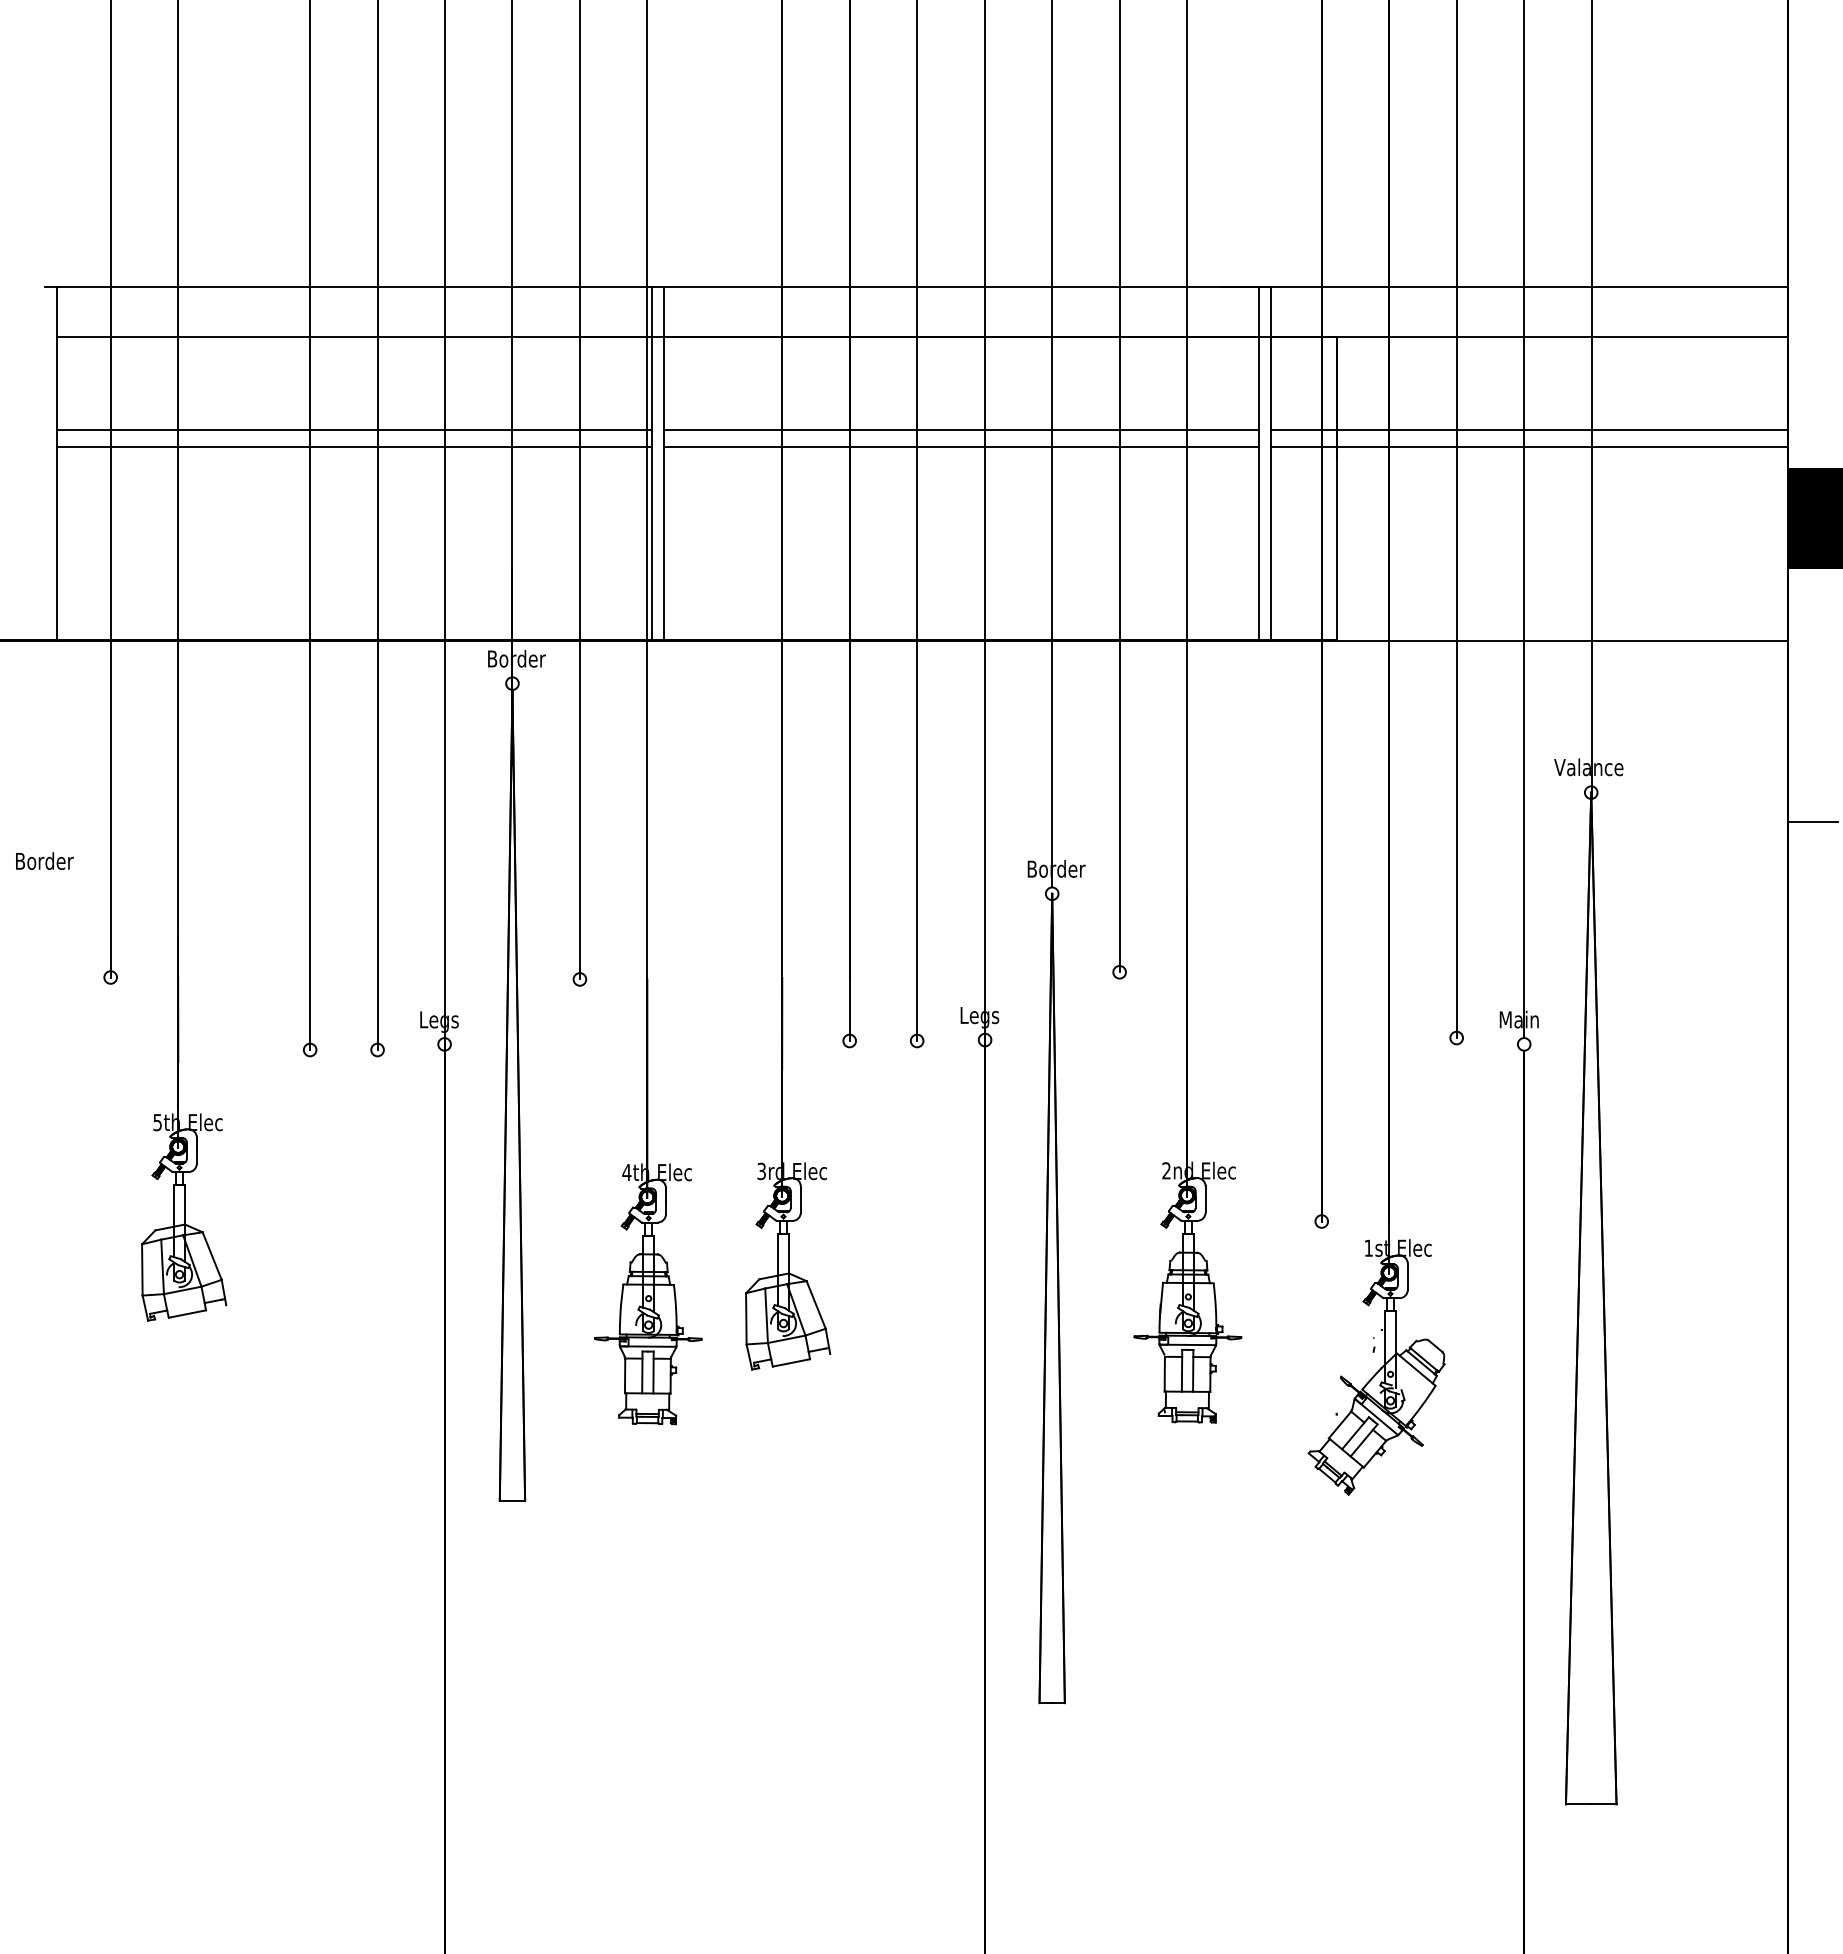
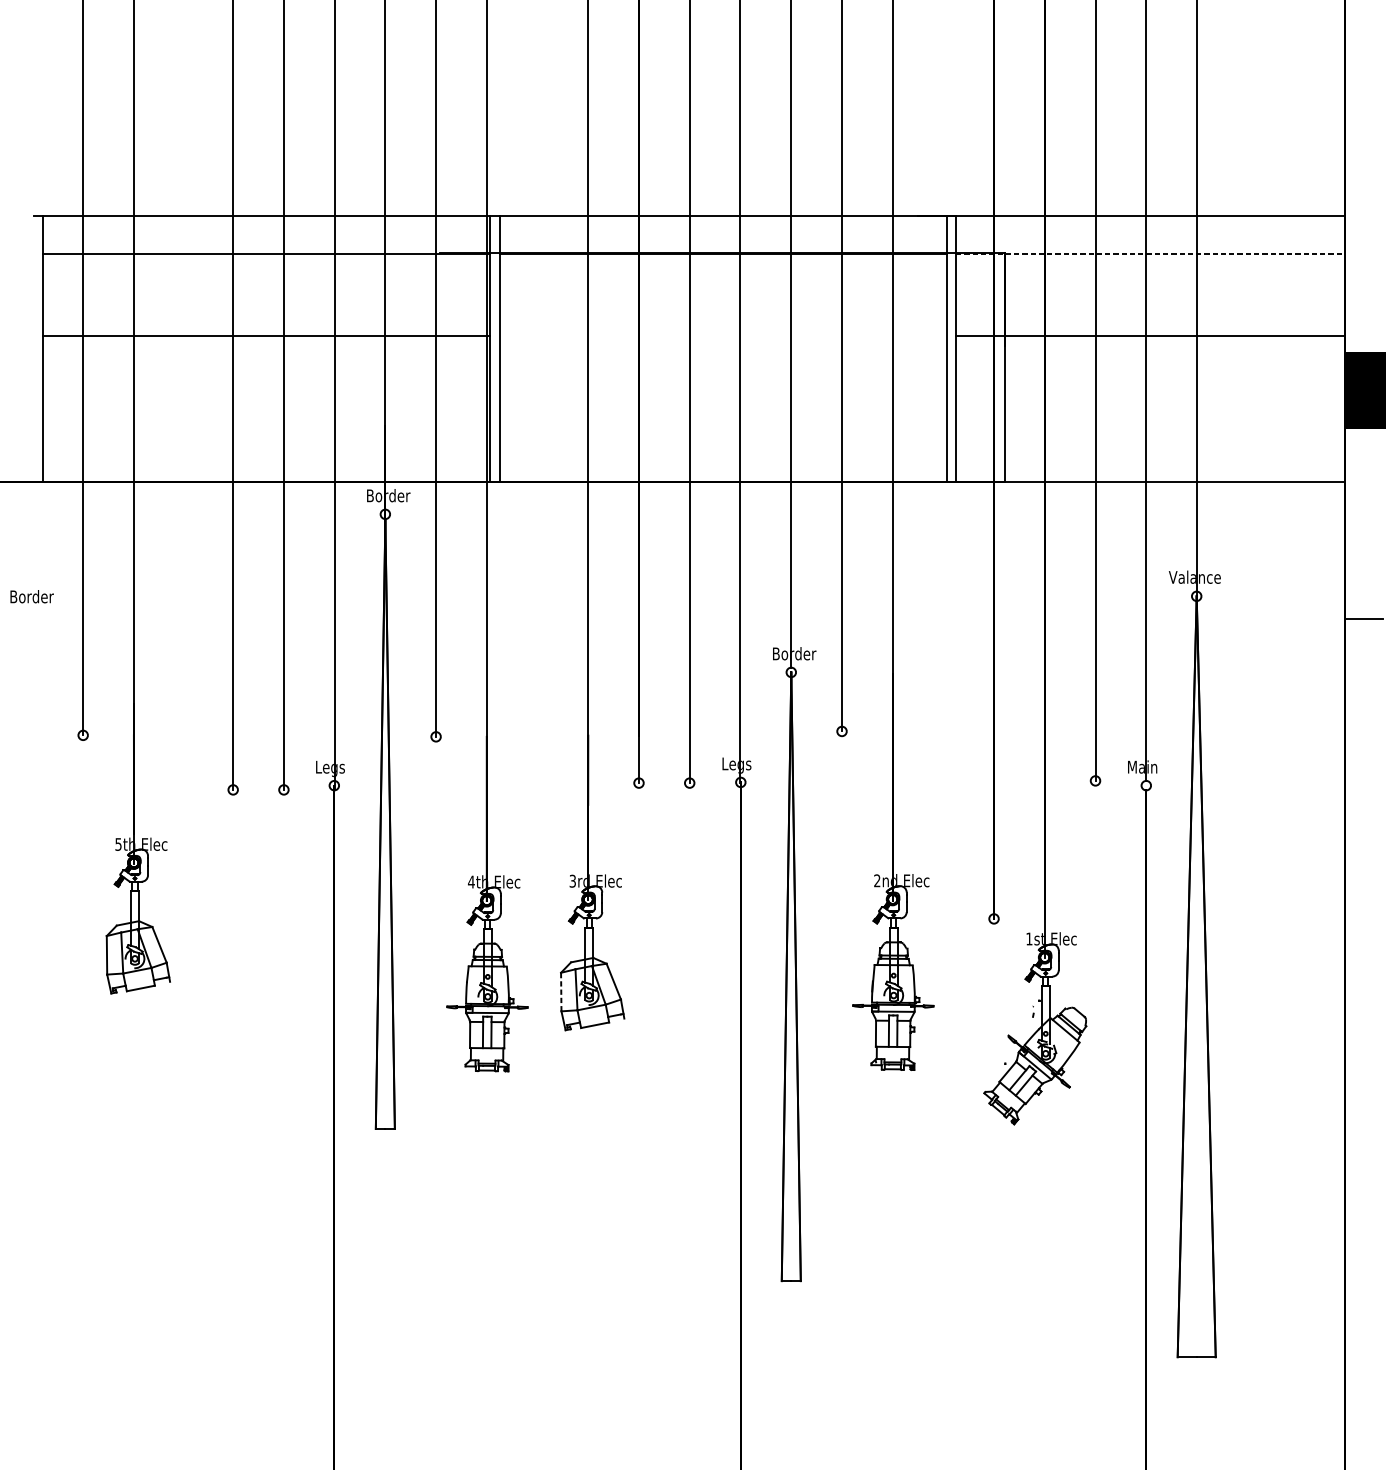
line: (1530, 337) -> (1151, 254), solid -> dashed
line: (354, 430) -> (266, 323), removed
line: (961, 430) -> (723, 323), removed
line: (1529, 430) -> (1150, 323), removed
line: (961, 446) -> (723, 336), removed
text: (44, 860) -> (31, 596), moved
line: (746, 1318) -> (561, 991), solid -> dashed

